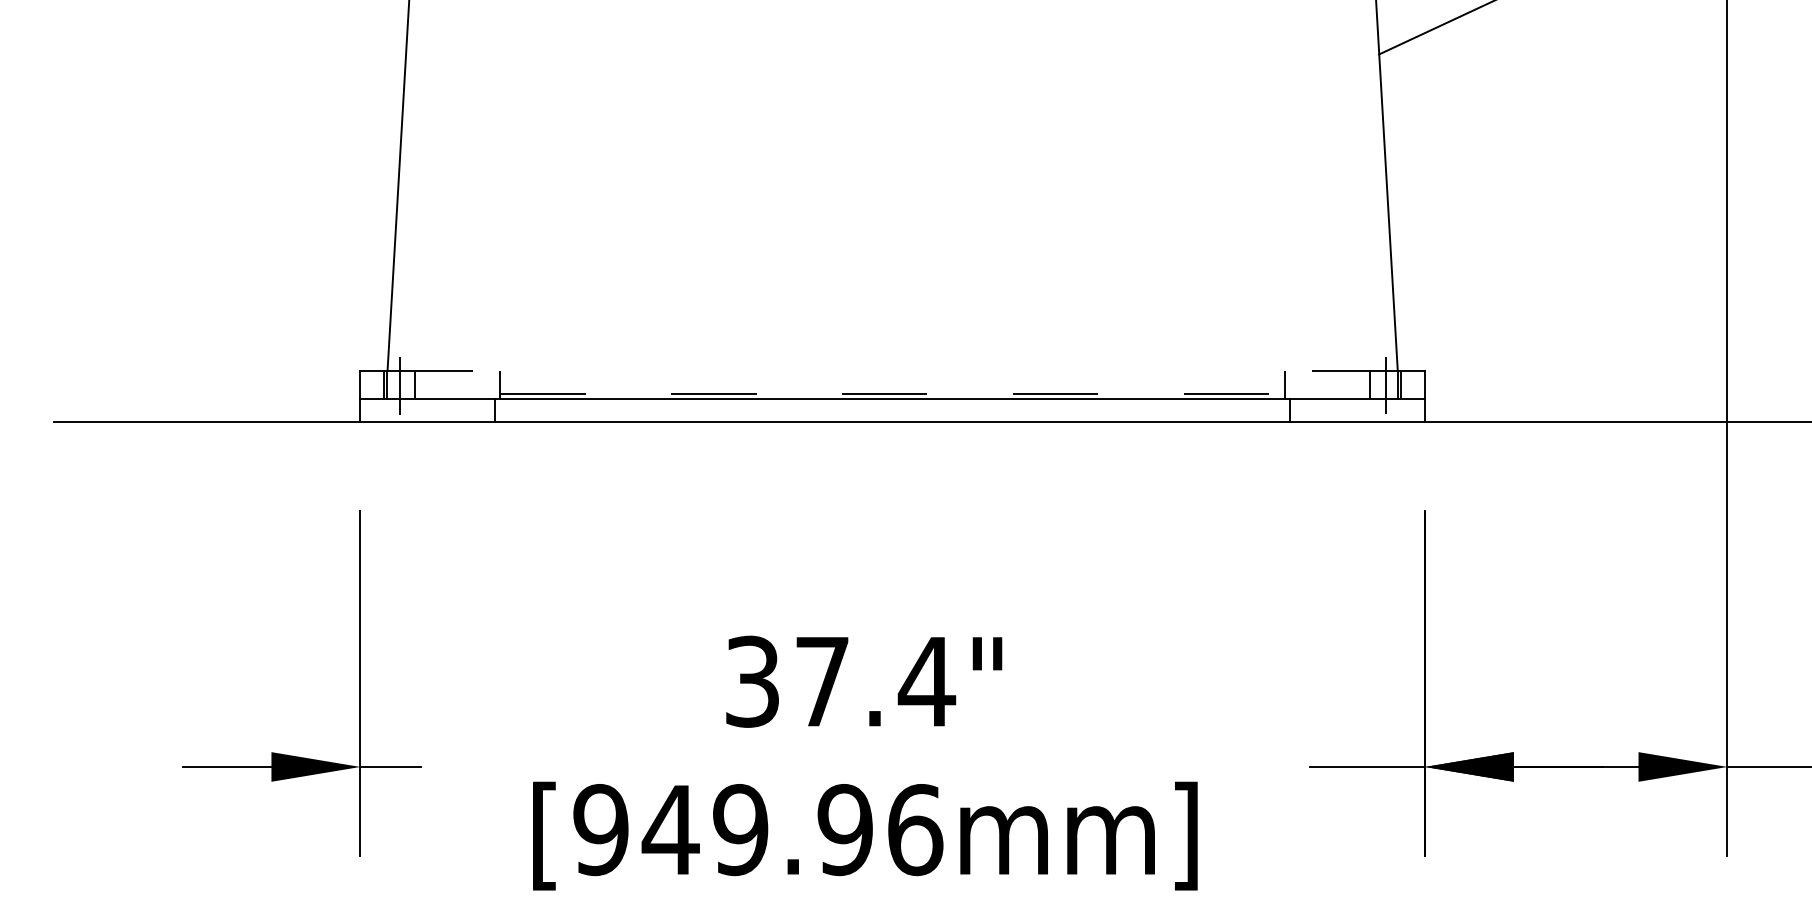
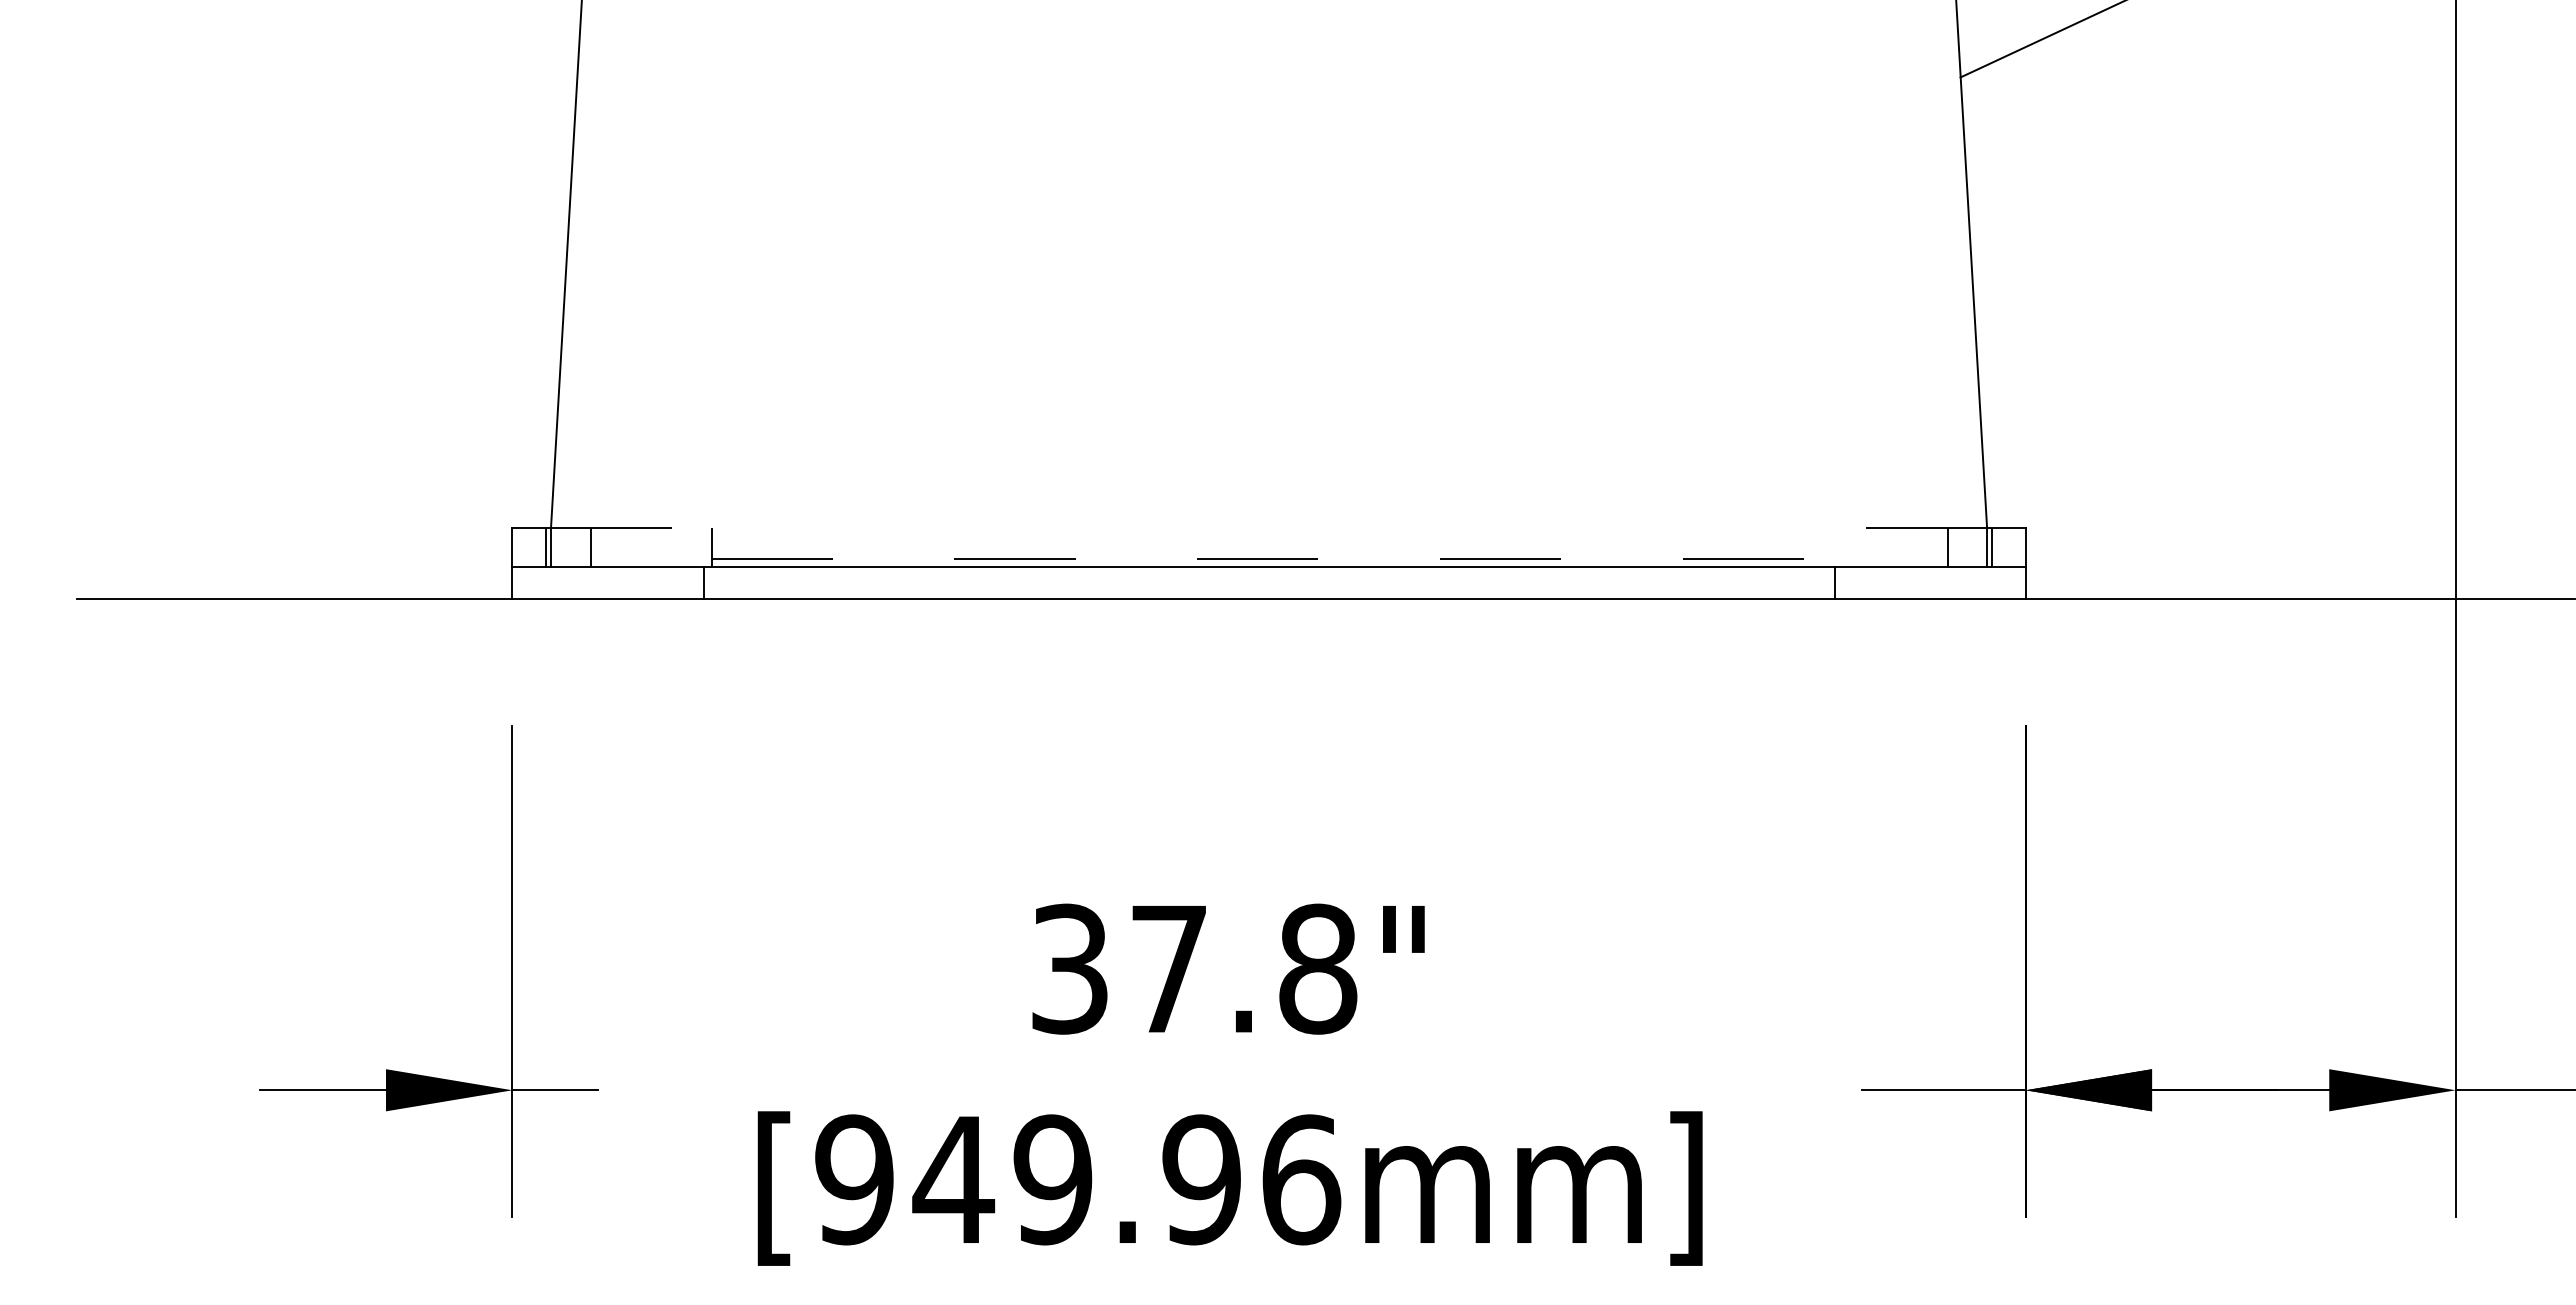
line: (399, 385) -> (568, 547), removed
line: (1284, 385) -> (1826, 547), removed
line: (1385, 385) -> (1969, 547), removed
text: (926, 681) -> (1317, 968), 37.4" -> 37.8"

